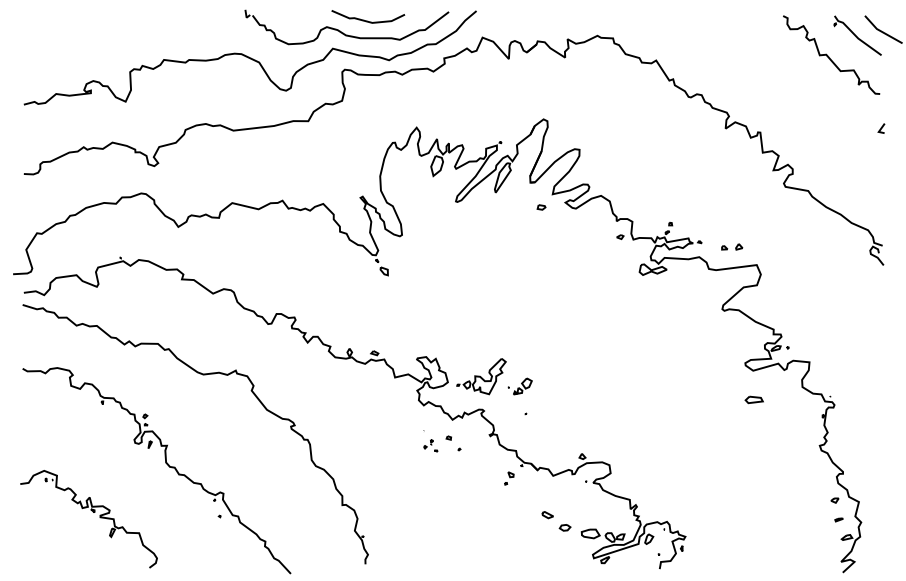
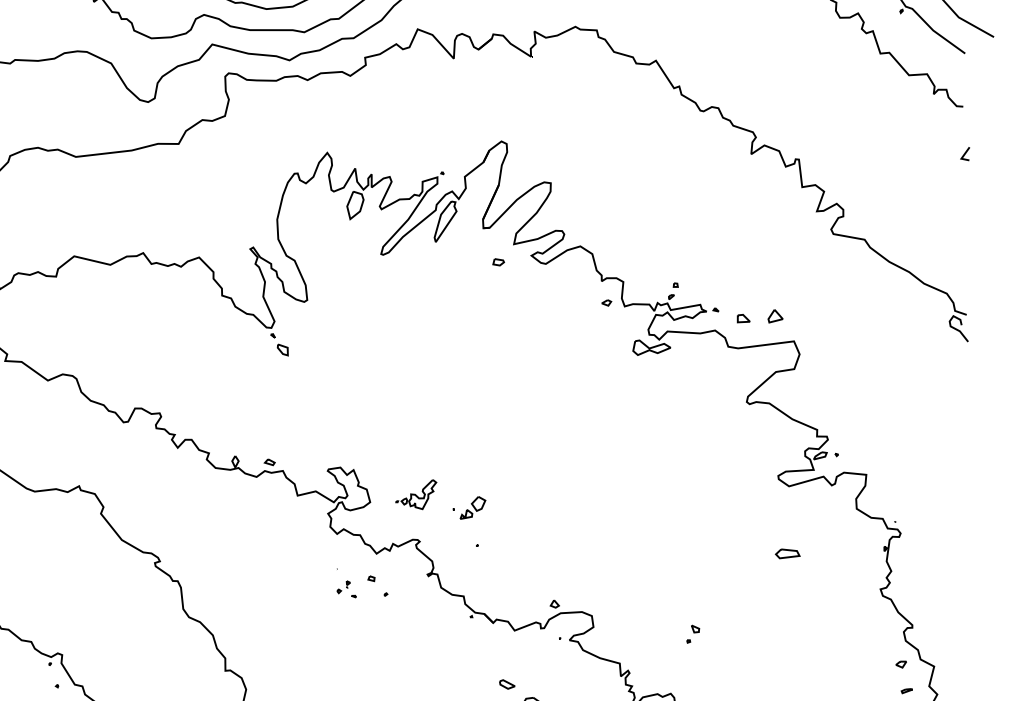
part: (732, 246) -> (760, 315), size x1.6
part: (481, 376) -> (416, 494), size x0.6
part: (753, 399) -> (786, 553), moved
part: (509, 478) -> (693, 634), moved

